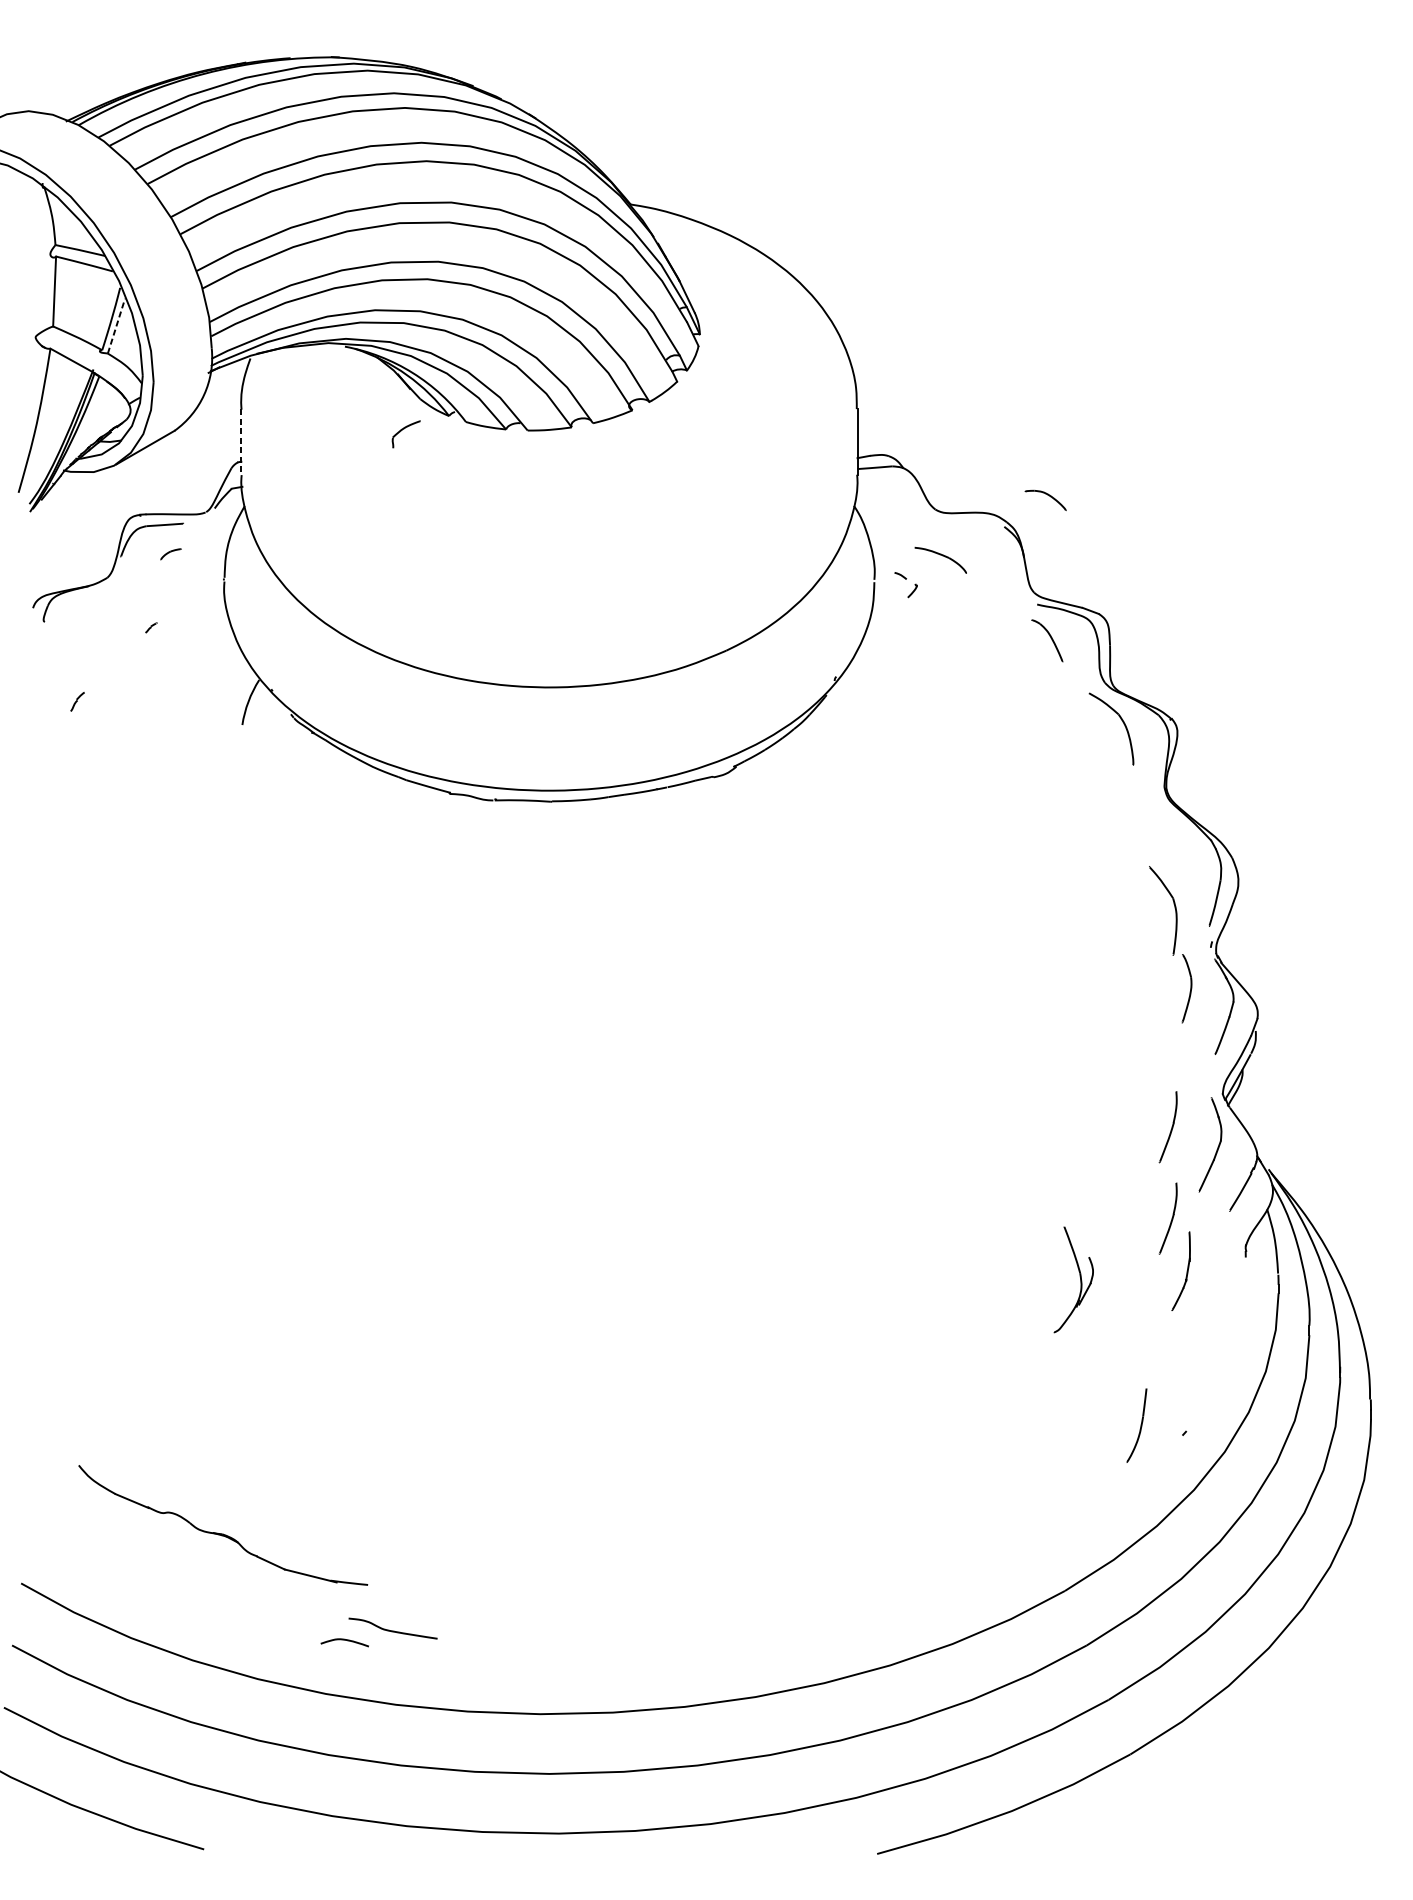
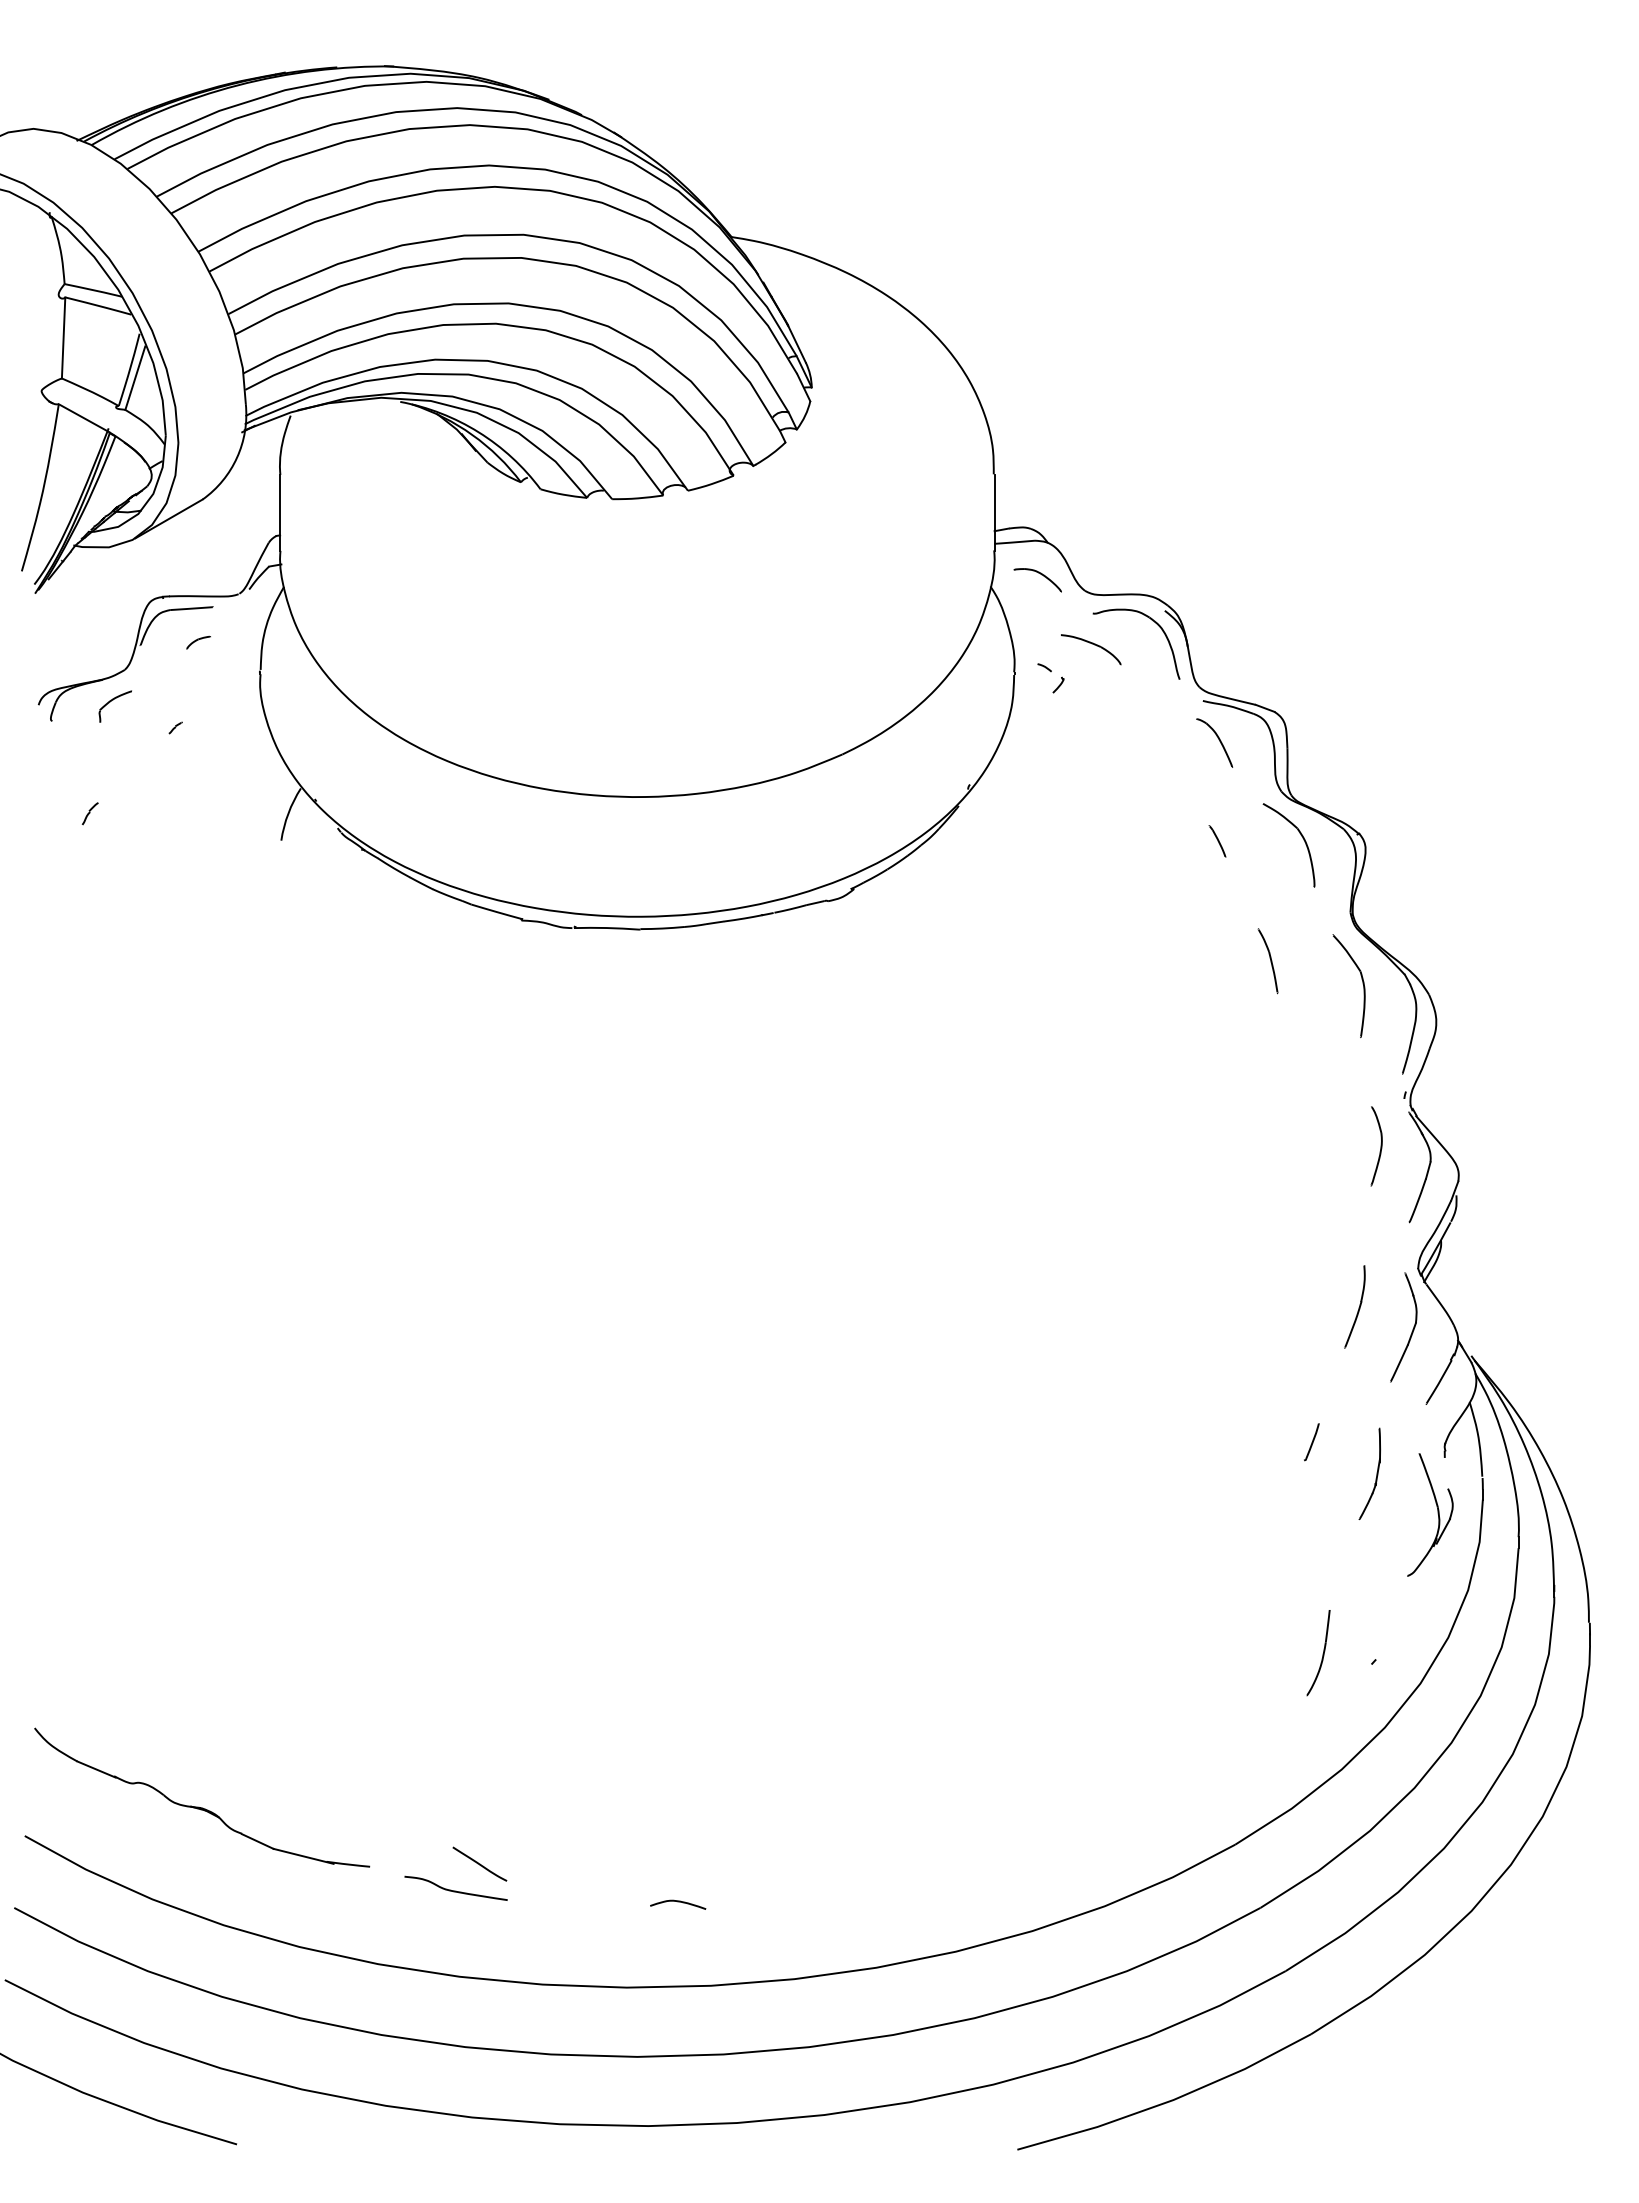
line: (116, 325) -> (135, 377), dashed -> solid
part: (405, 434) -> (114, 706), moved
line: (241, 442) -> (280, 512), dashed -> solid
part: (1048, 496) -> (1041, 575), moved
part: (992, 535) -> (1151, 620), added
line: (1049, 725) -> (1217, 841), added
part: (1092, 829) -> (1267, 961), added
part: (1174, 909) -> (1362, 984), moved
part: (1167, 1218) -> (1354, 1412), removed
line: (1130, 1244) -> (1311, 1442), added
part: (1079, 1279) -> (1437, 1514), moved
part: (220, 1532) -> (198, 1806), moved
line: (413, 1607) -> (479, 1863), added
curve: (345, 1640) -> (678, 1902), moved

